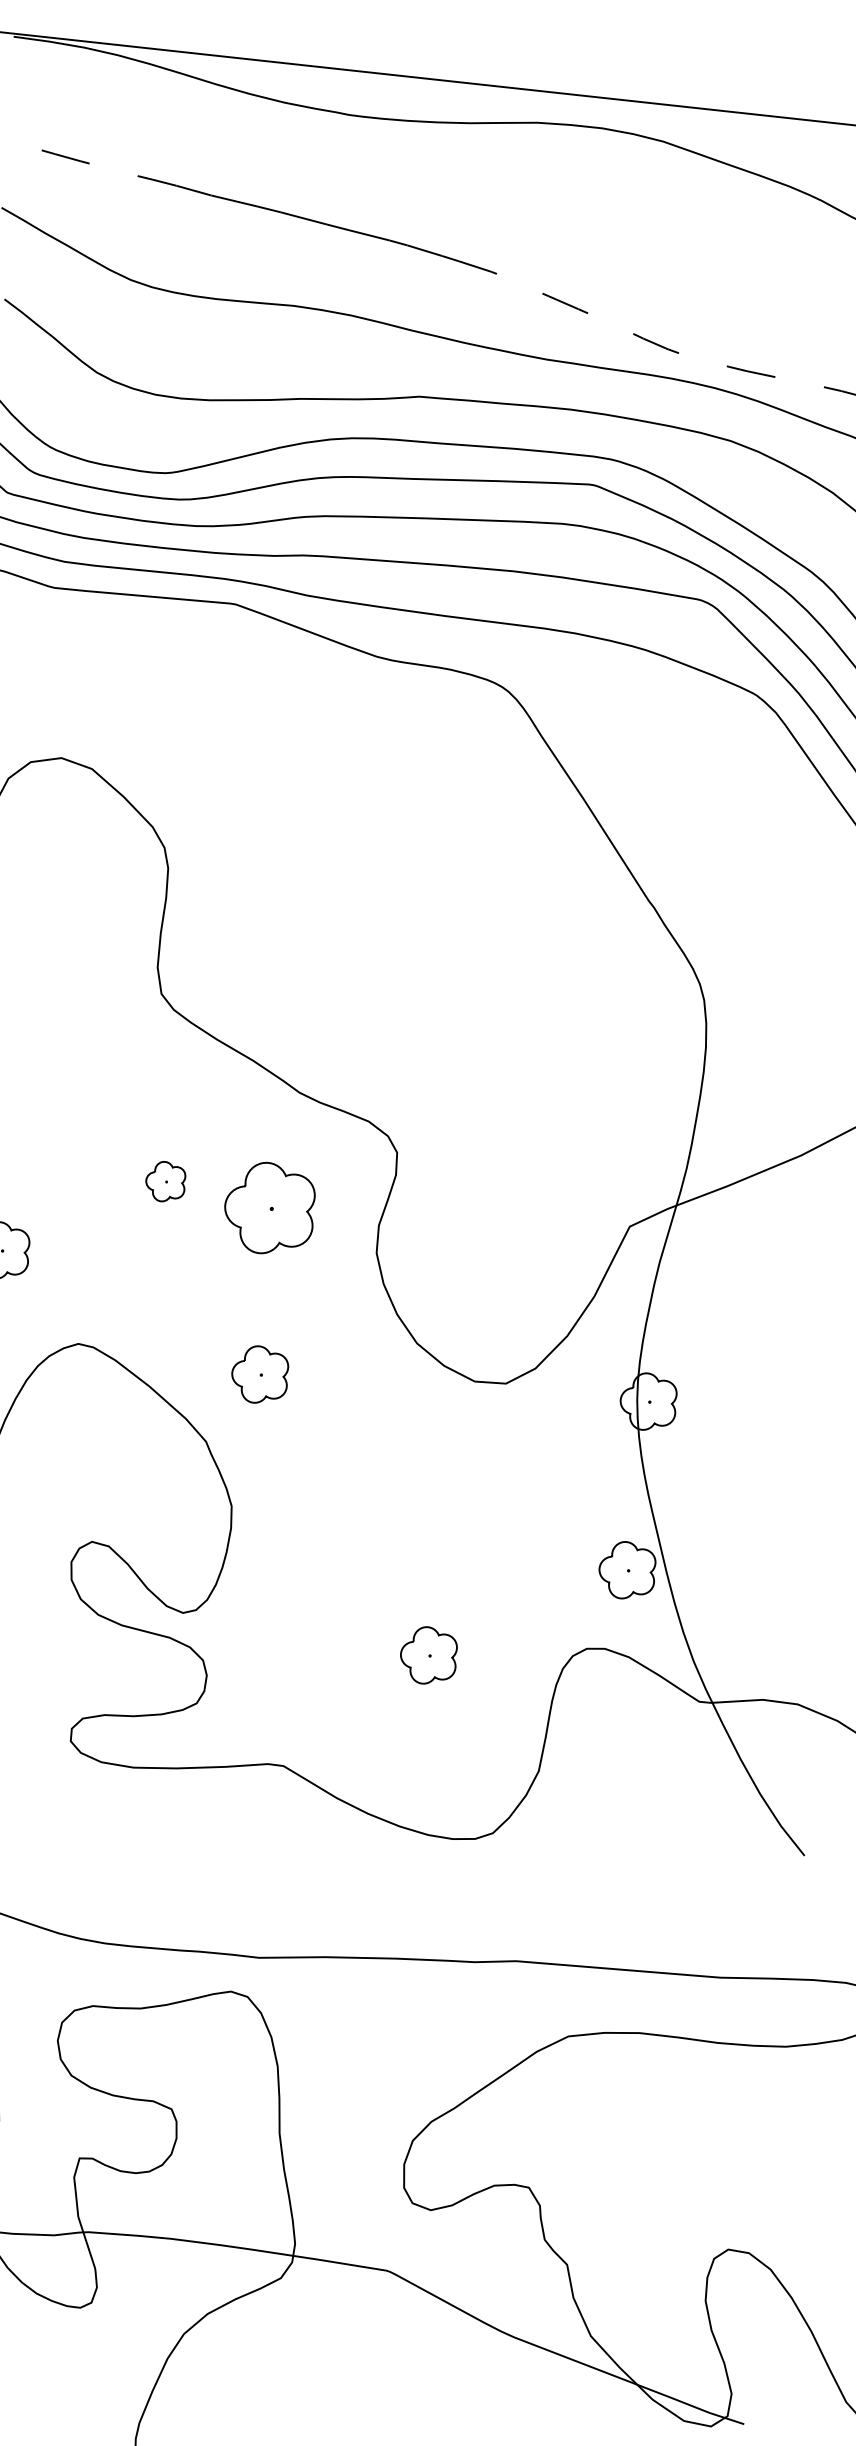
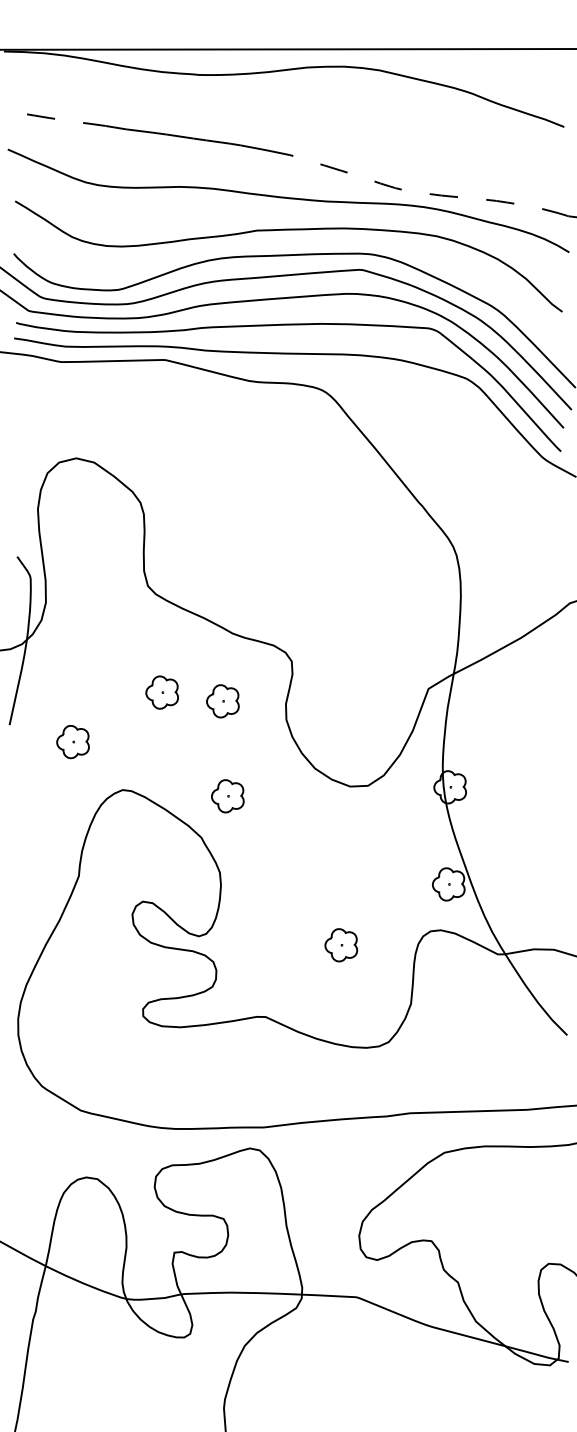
part: (164, 1181) -> (161, 692), size x1.43
part: (268, 1209) -> (222, 701), size x0.62

